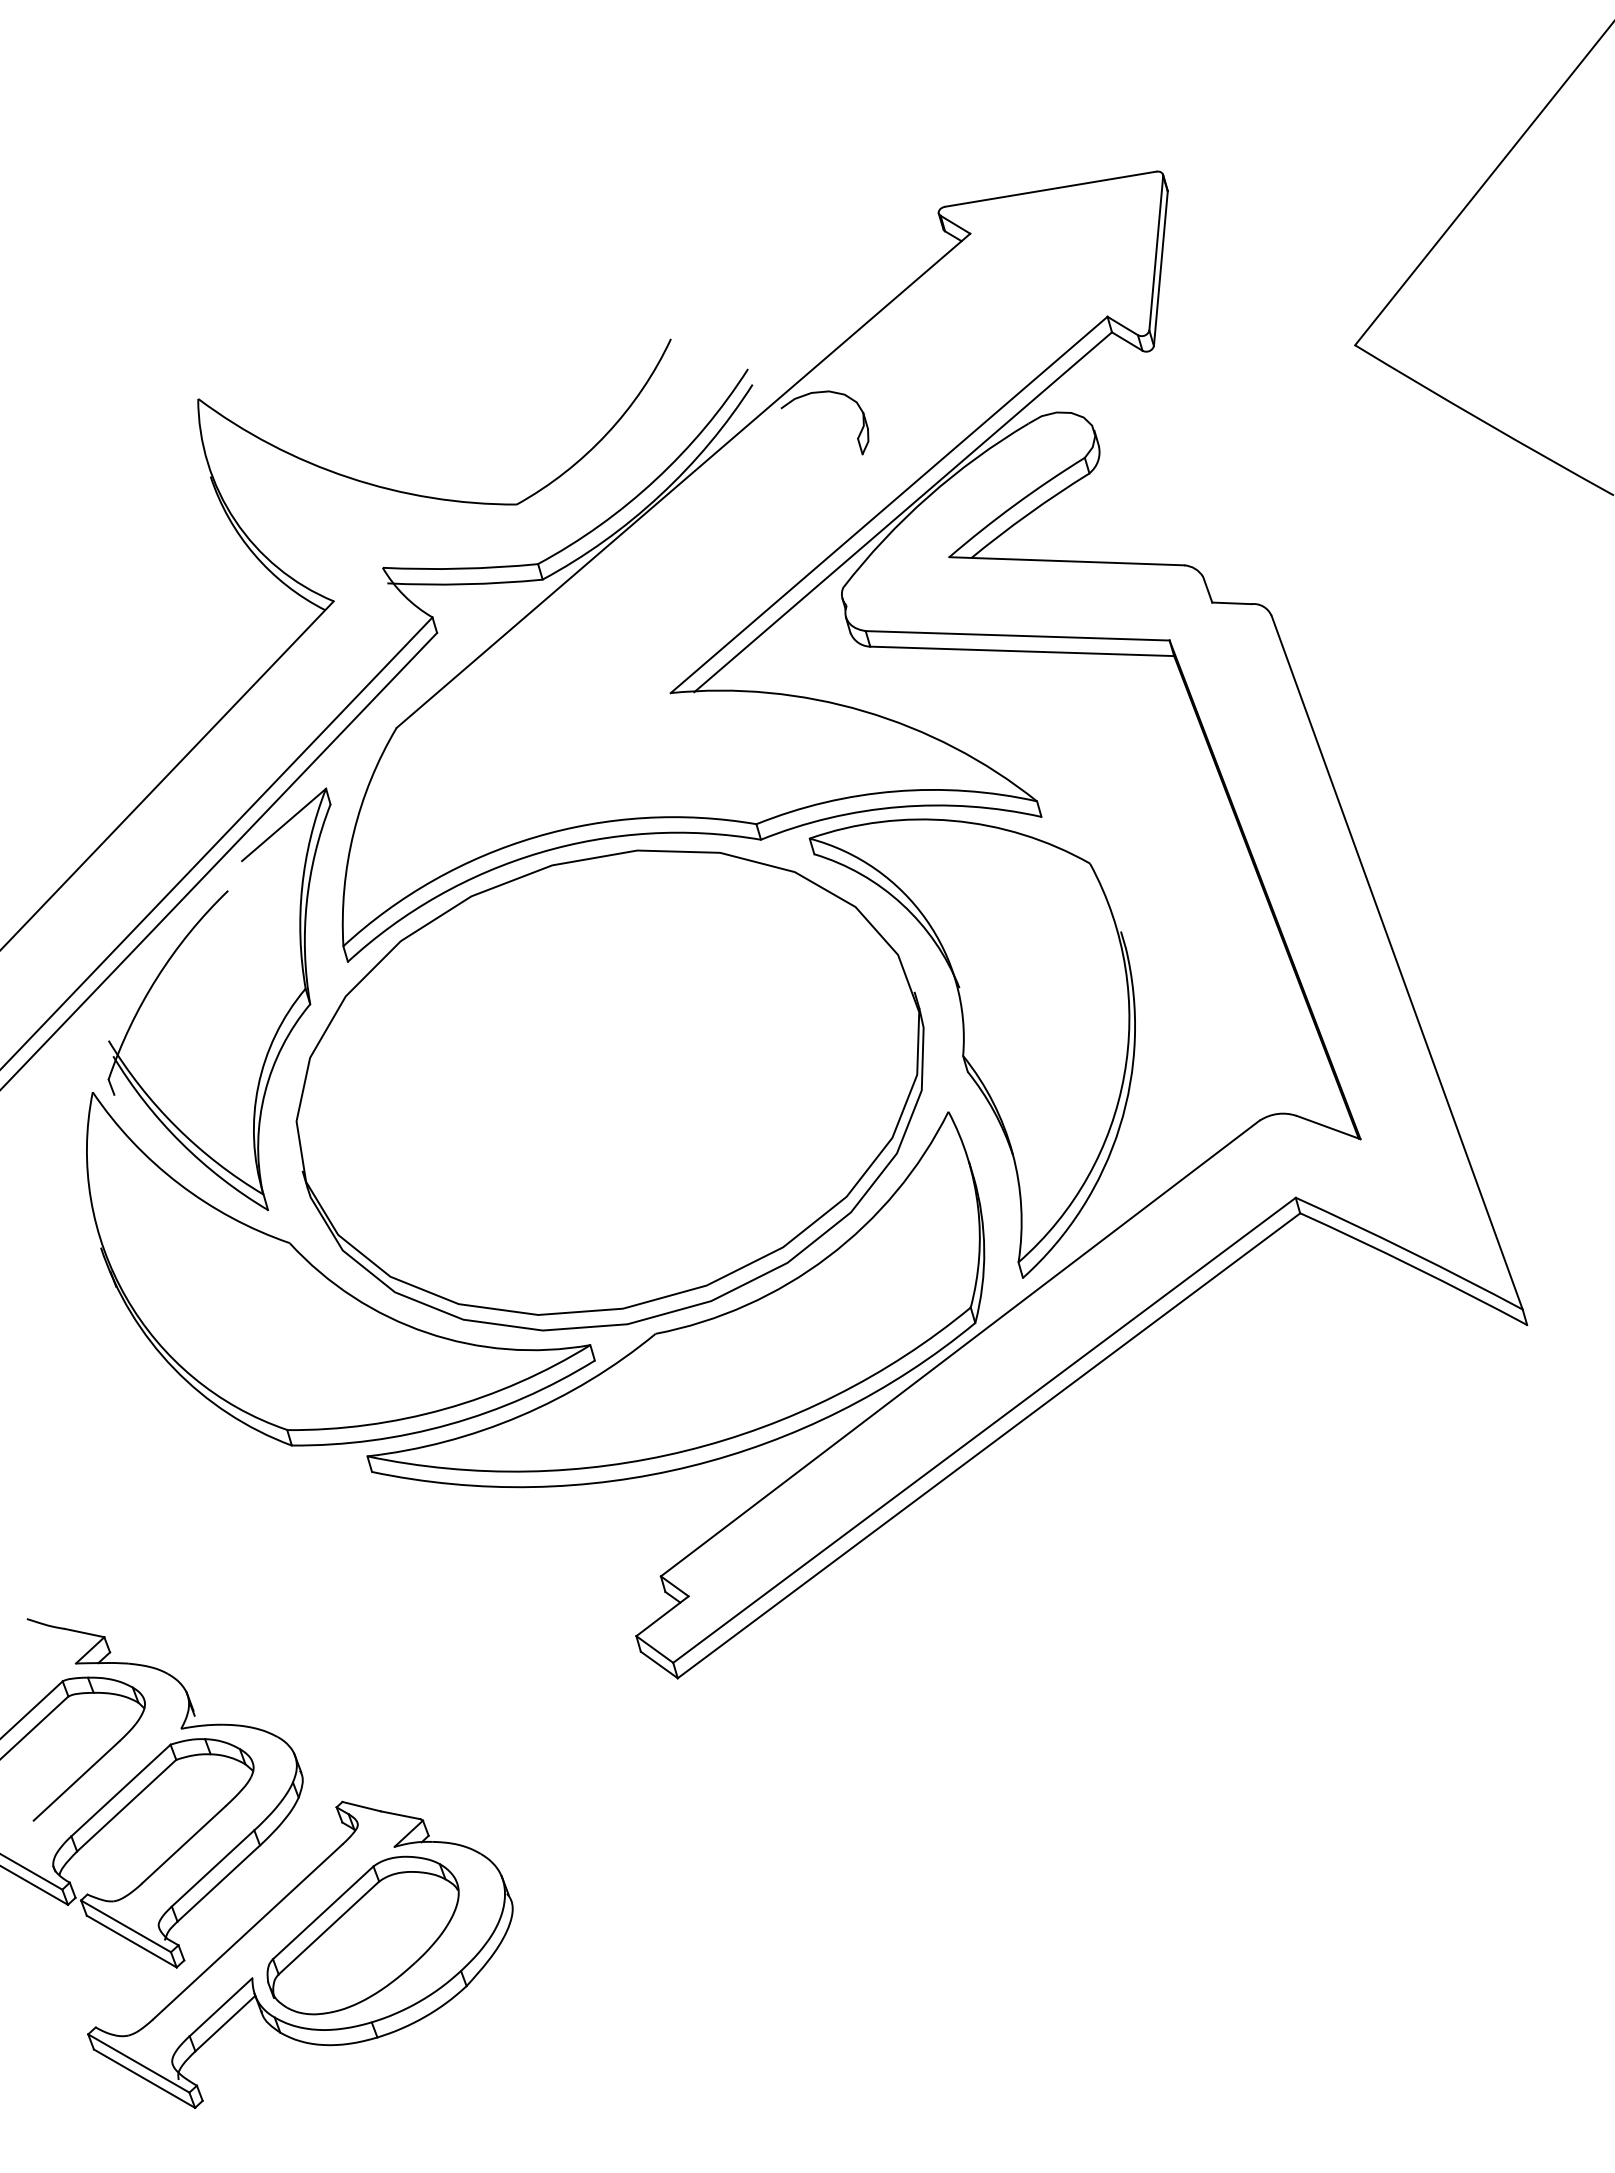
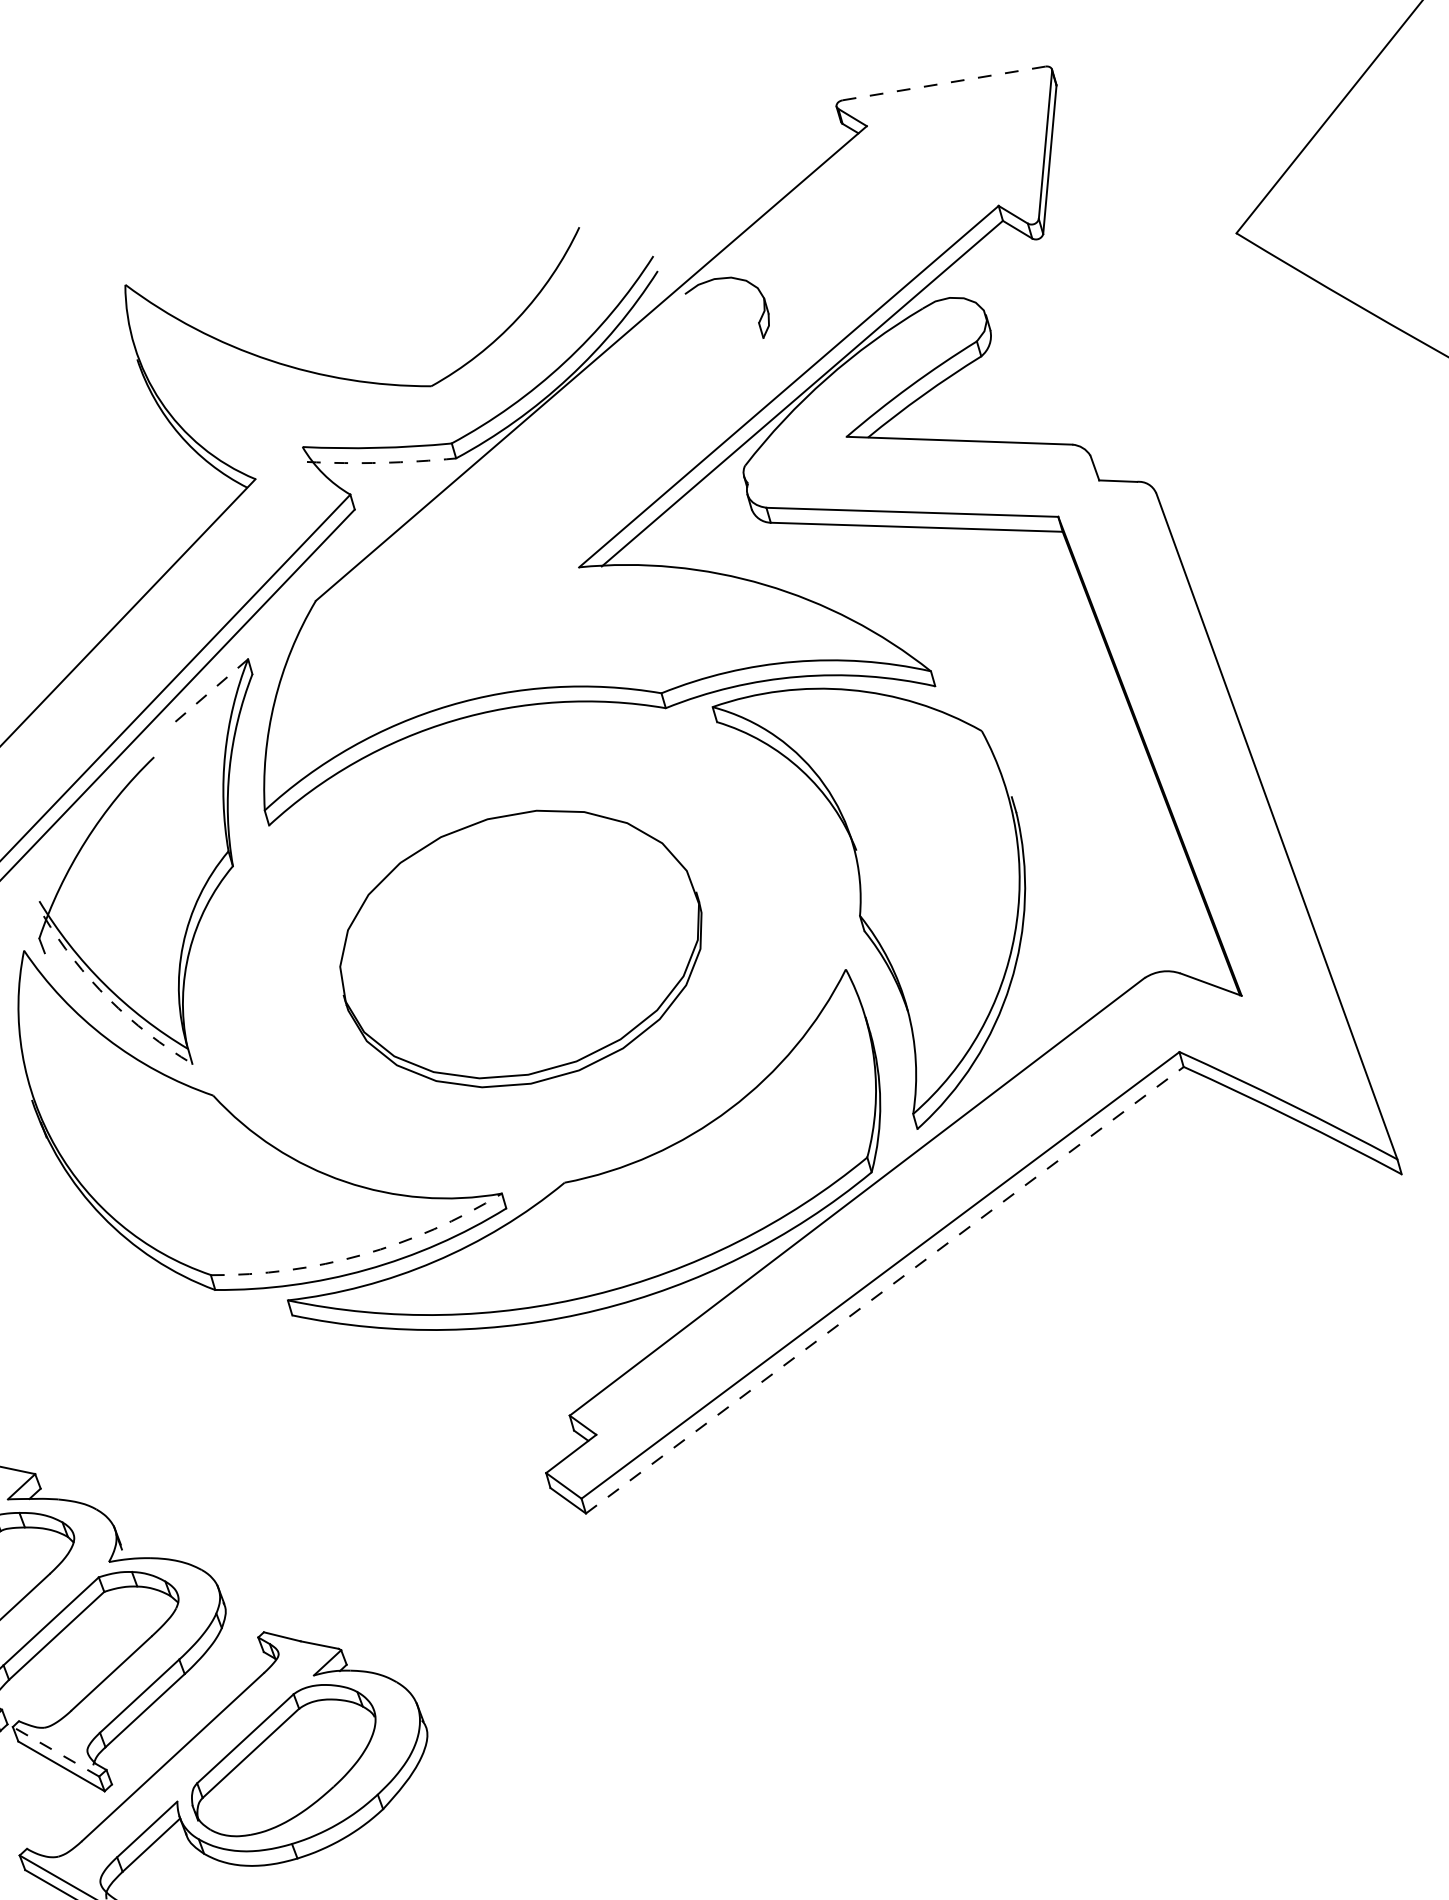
line: (1050, 189) -> (943, 83), solid -> dashed
arc: (465, 584) -> (382, 463), solid -> dashed
line: (283, 825) -> (207, 694), solid -> dashed
part: (609, 1090) -> (520, 949), size x0.6
arc: (181, 1142) -> (109, 998), solid -> dashed
arc: (444, 1409) -> (361, 1255), solid -> dashed
line: (989, 1445) -> (885, 1289), solid -> dashed
line: (126, 1926) -> (56, 1751), solid -> dashed

